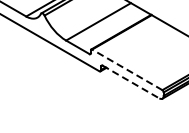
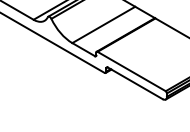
line: (127, 69) -> (131, 71), dashed -> solid
line: (131, 82) -> (135, 83), dashed -> solid

